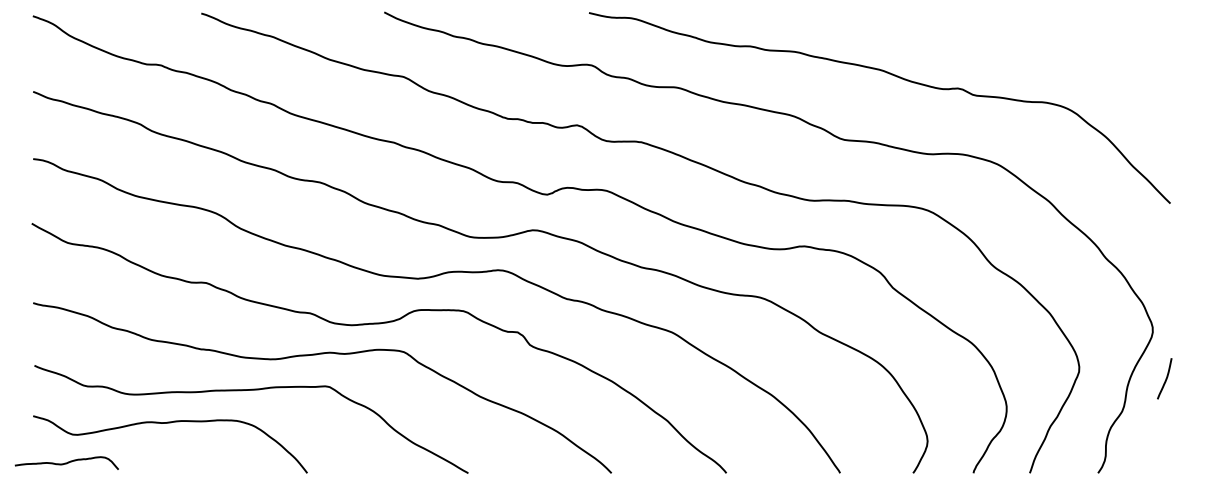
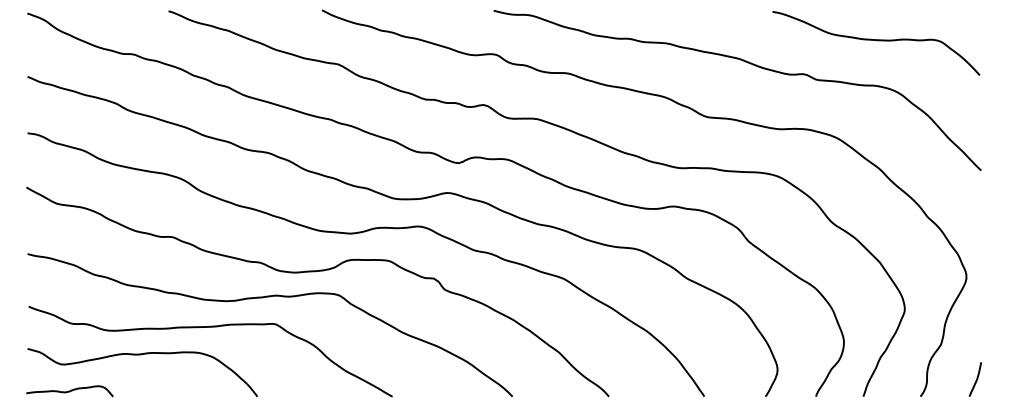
curve: (1046, 49) -> (877, 41), added
curve: (1164, 379) -> (975, 380), moved
curve: (66, 463) -> (69, 391), moved

